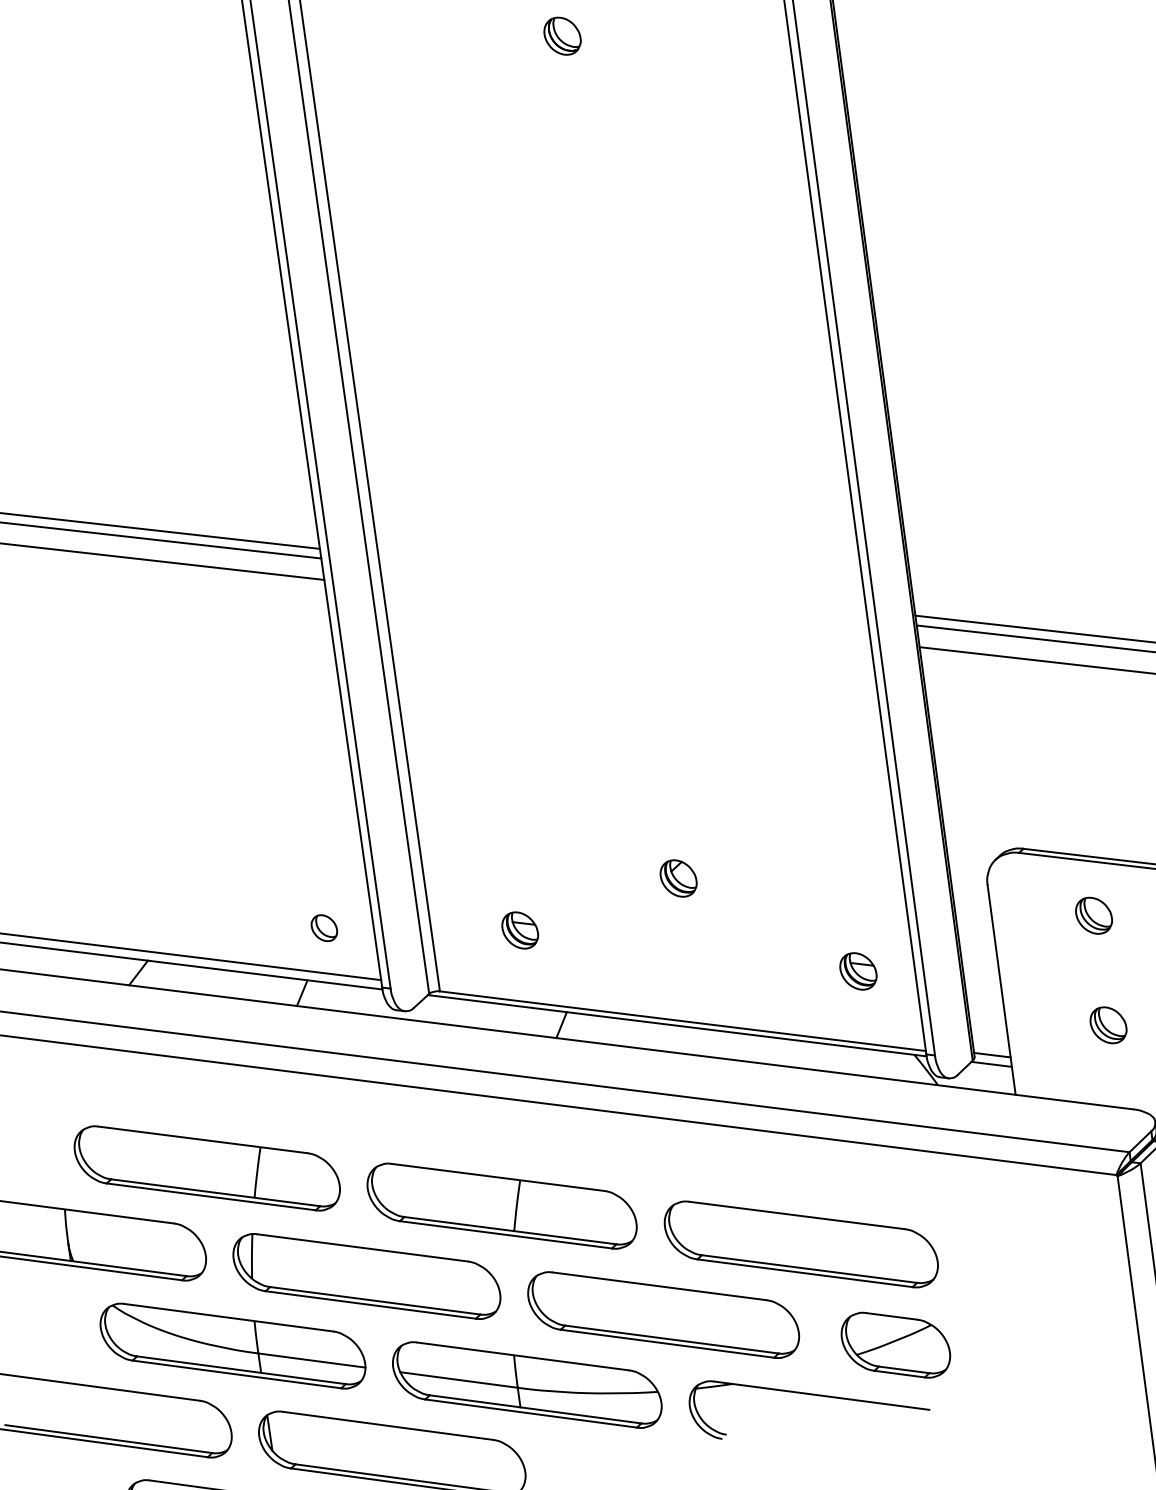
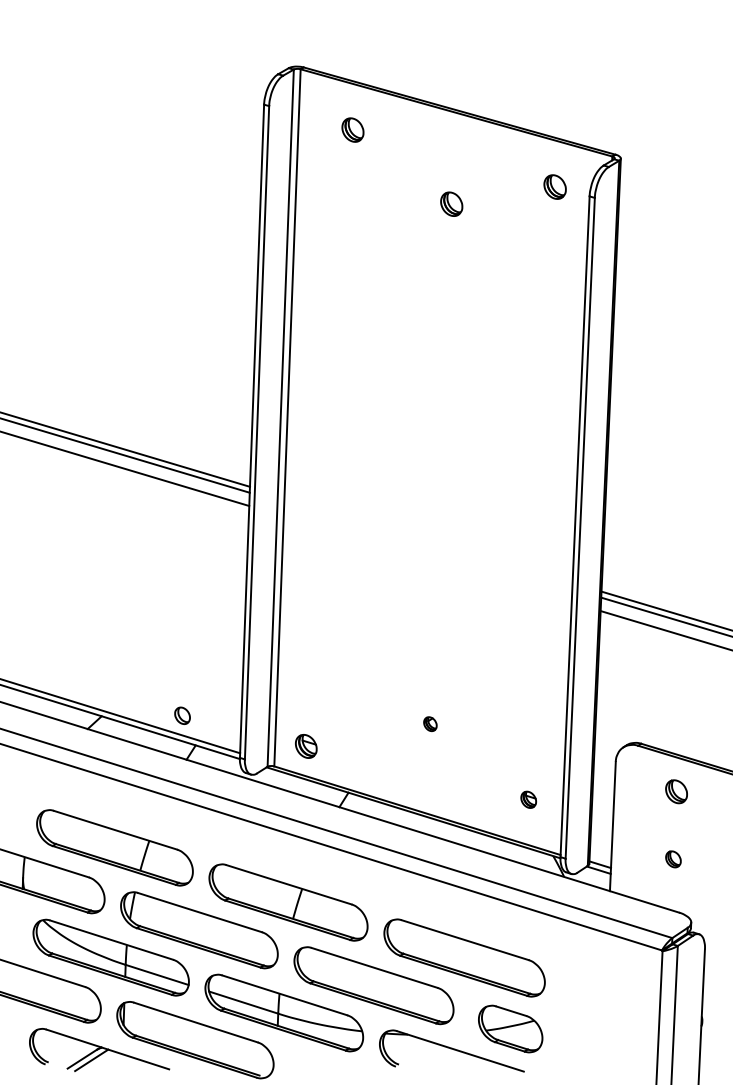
part: (678, 877) -> (430, 723), size x0.6
part: (324, 927) -> (182, 715), moved
part: (520, 930) -> (306, 746), moved
part: (858, 971) -> (528, 799), size x0.7
part: (1108, 1025) -> (673, 859), size x0.7

